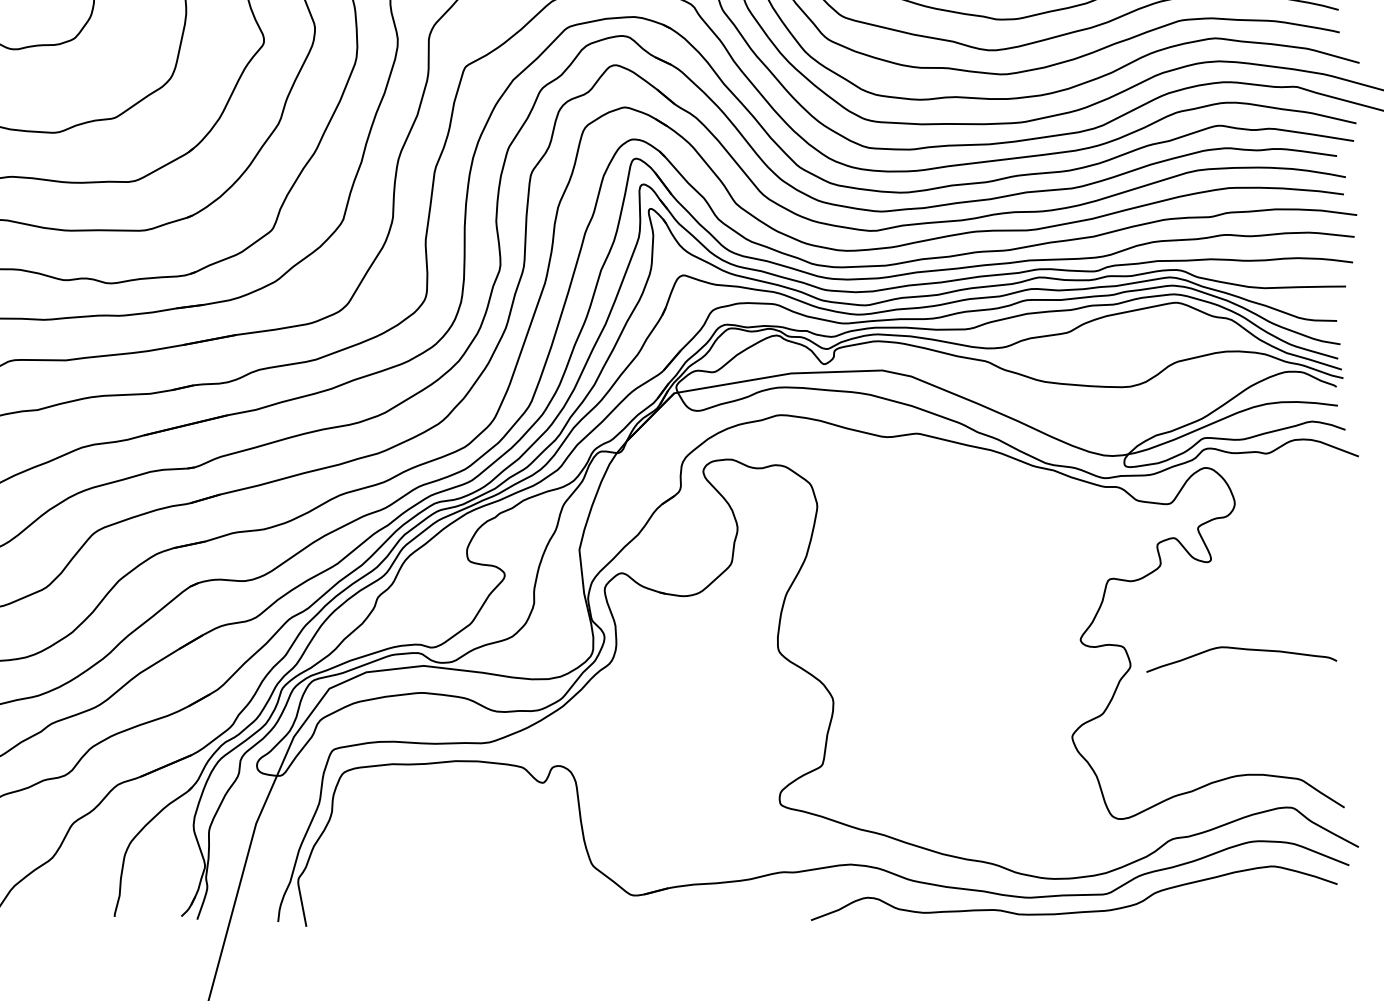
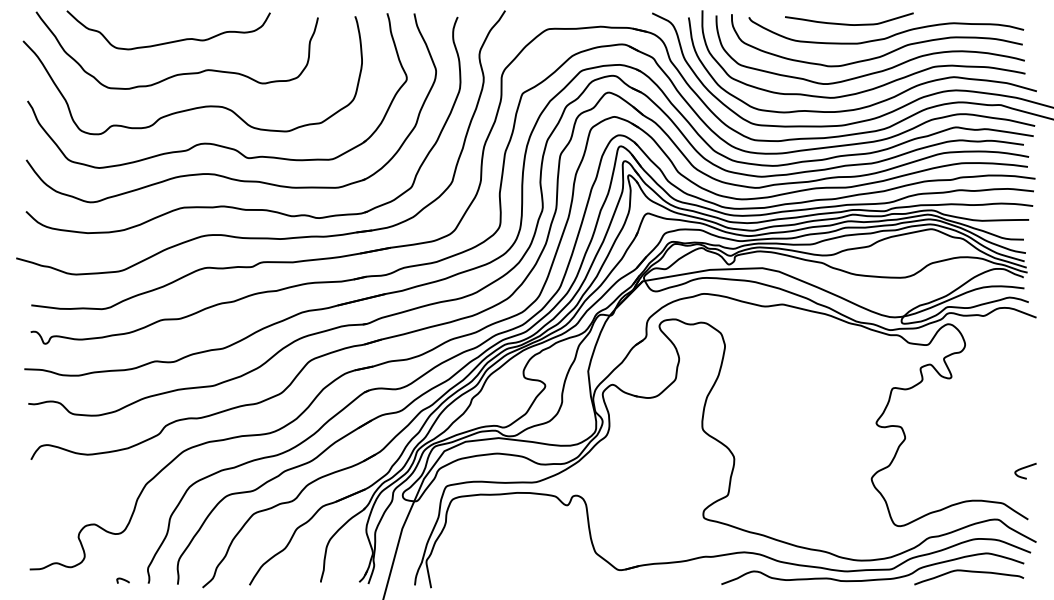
curve: (1242, 650) -> (969, 572), moved
curve: (1339, 718) -> (1025, 468), added

